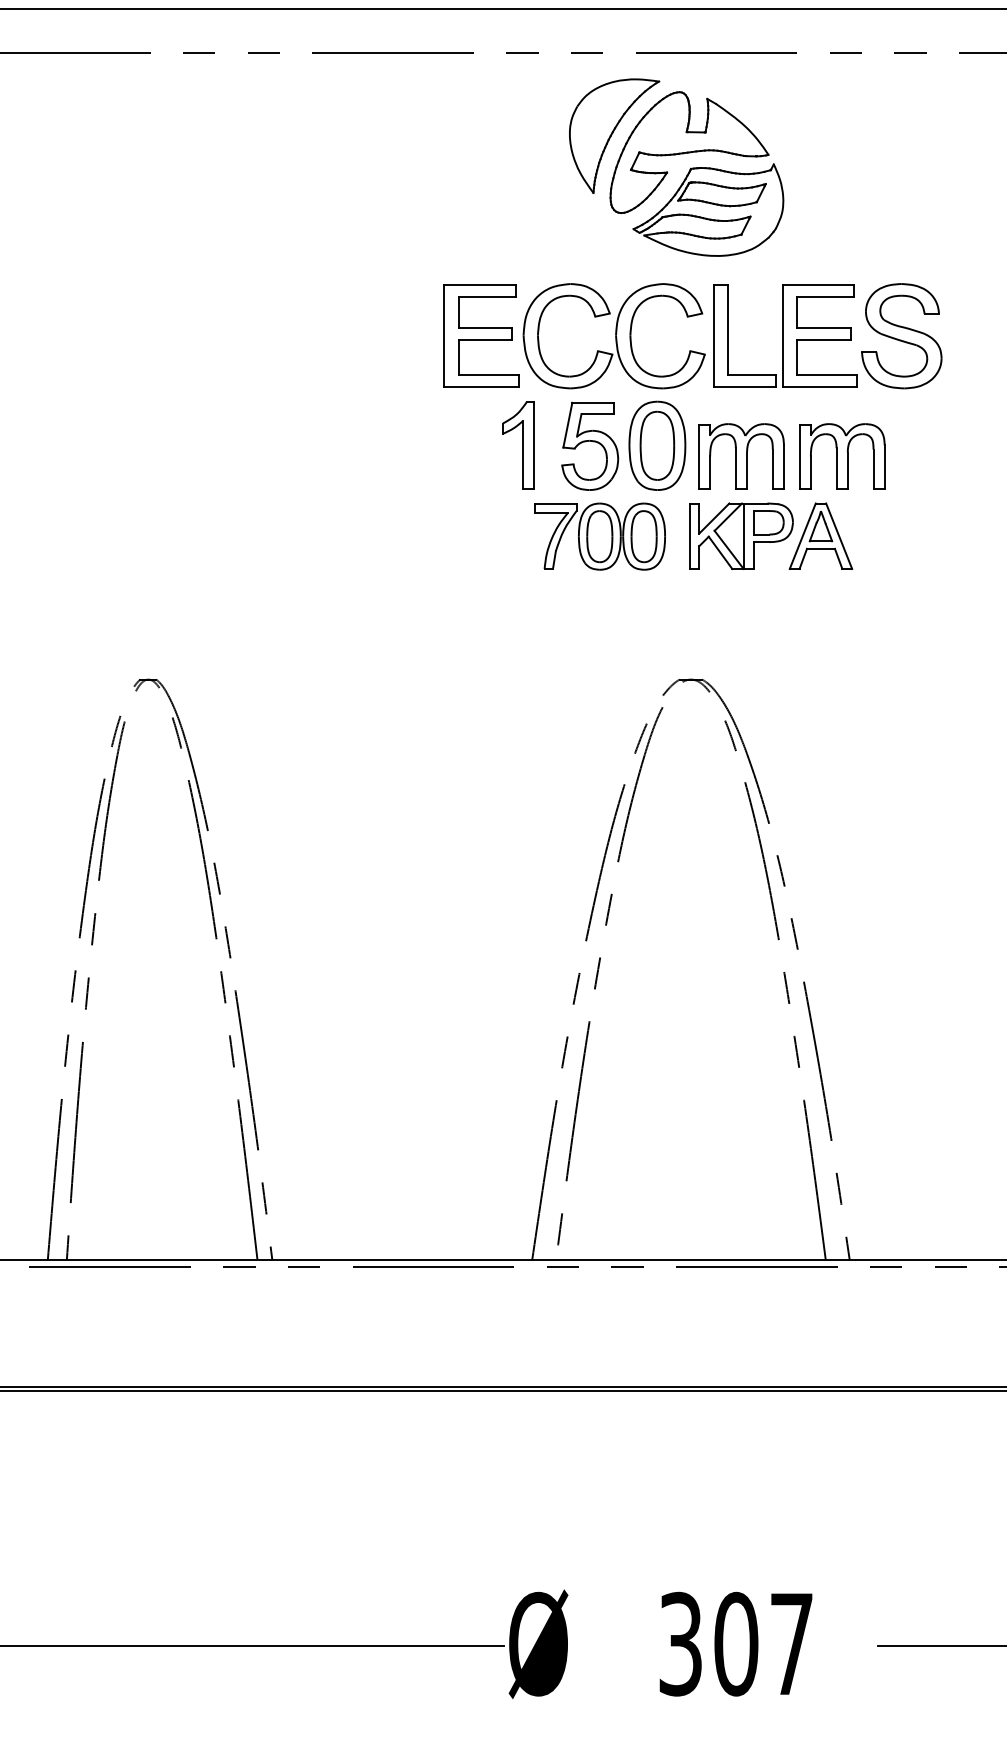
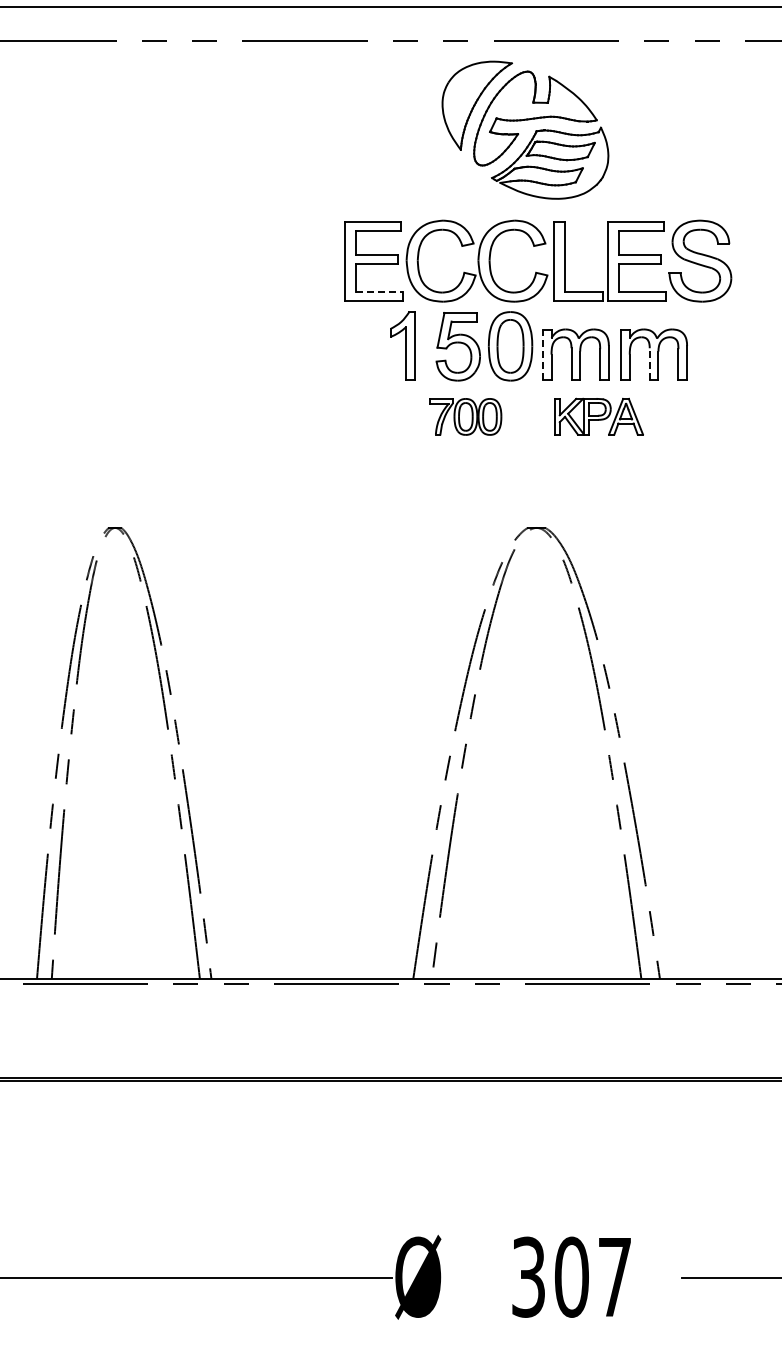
line: (488, 375) -> (379, 291), solid -> dashed
line: (698, 457) -> (542, 355), solid -> dashed
line: (836, 469) -> (649, 364), solid -> dashed
part: (599, 536) -> (465, 416), size x0.7
part: (770, 536) -> (598, 416), size x0.7

